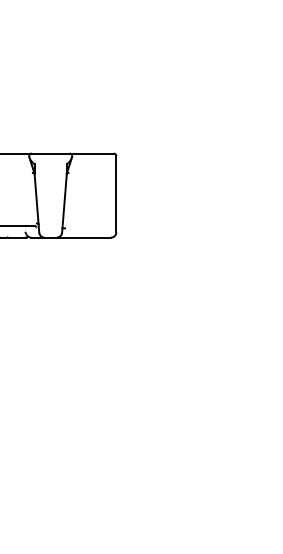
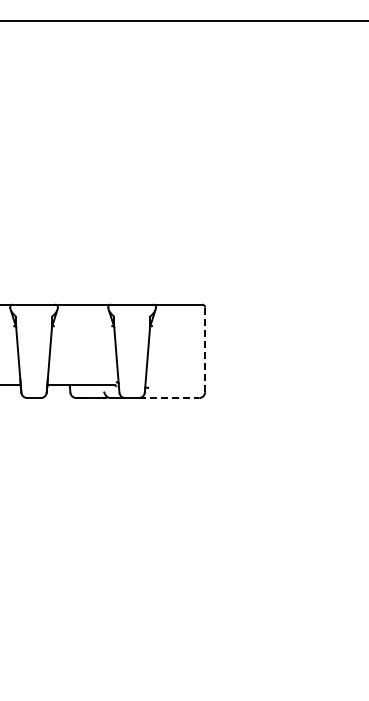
line: (116, 194) -> (205, 350), solid -> dashed
line: (84, 238) -> (169, 398), solid -> dashed

